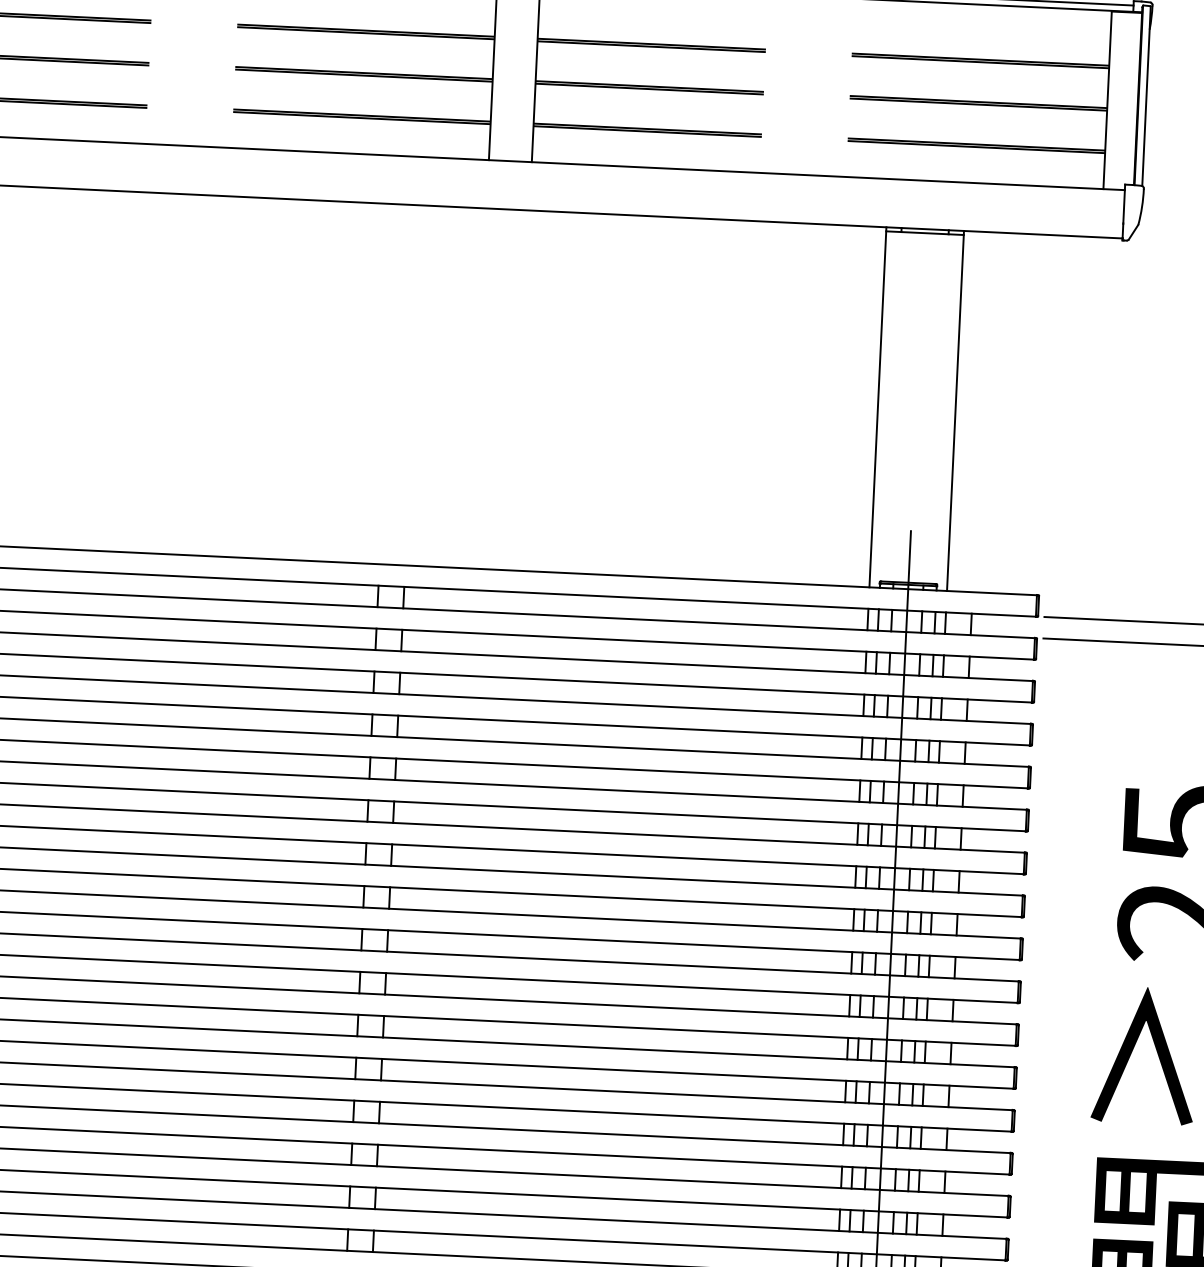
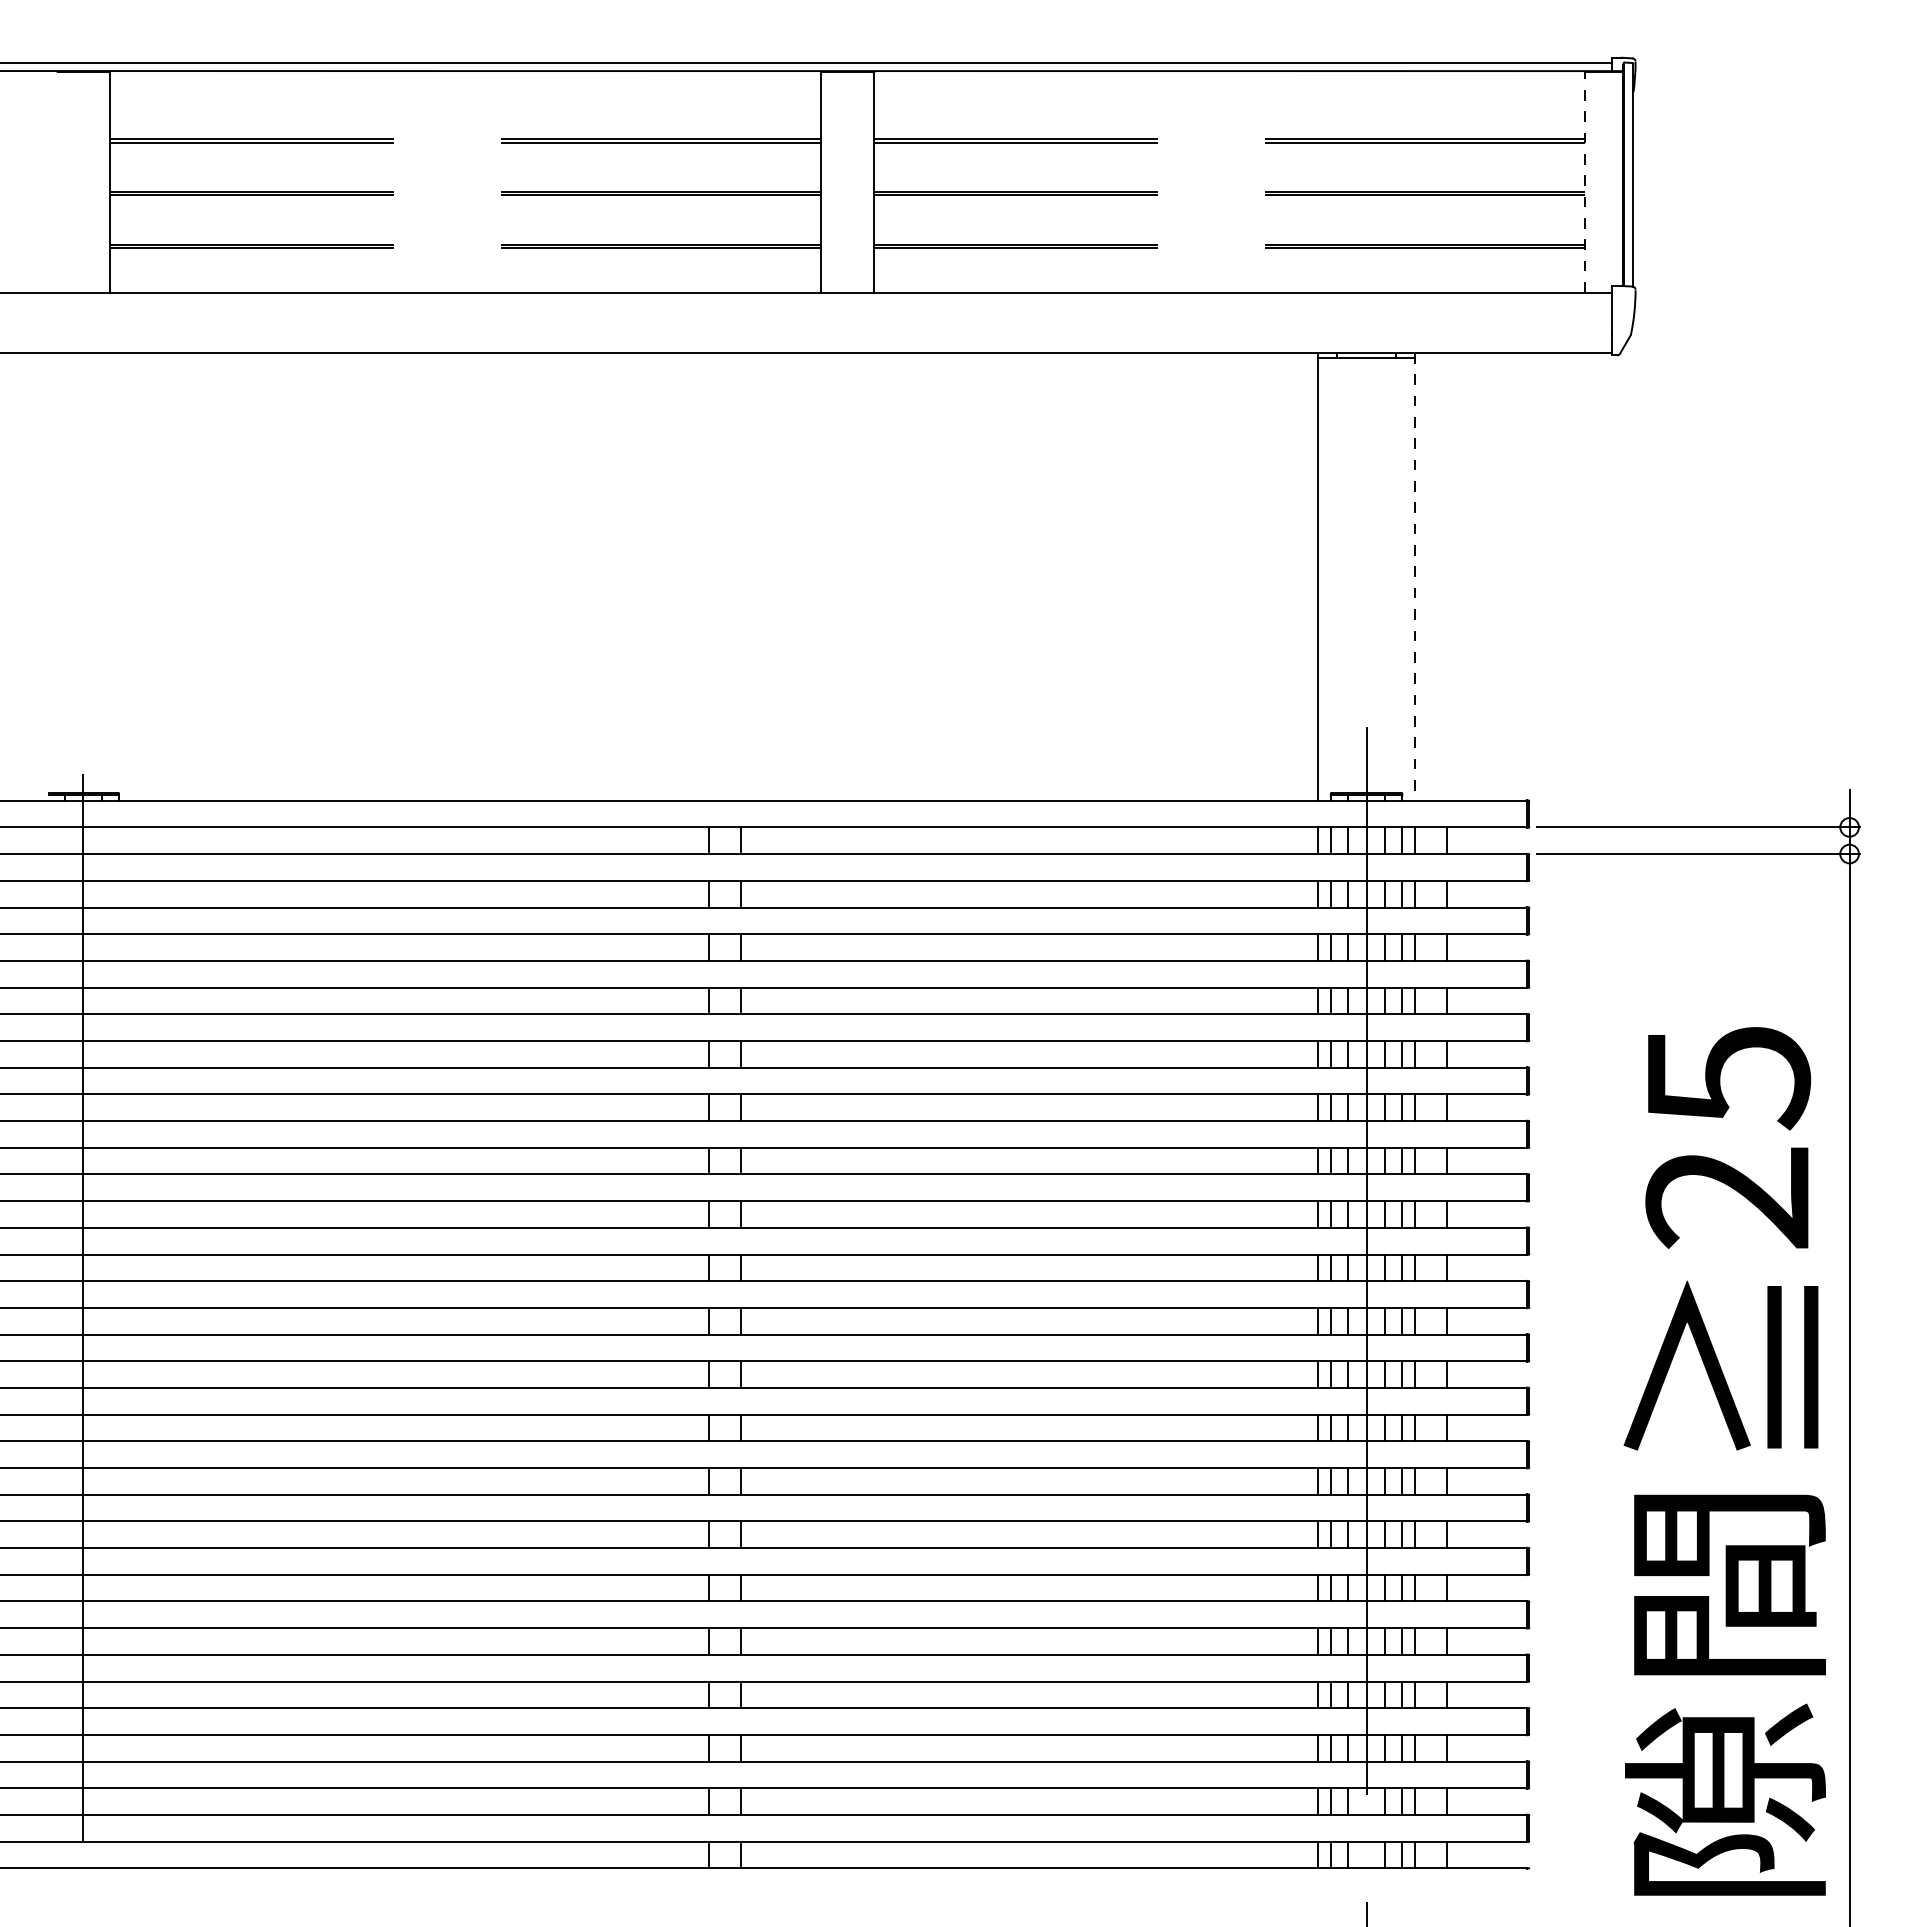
line: (1107, 99) -> (1585, 181), solid -> dashed
line: (955, 410) -> (1414, 576), solid -> dashed

